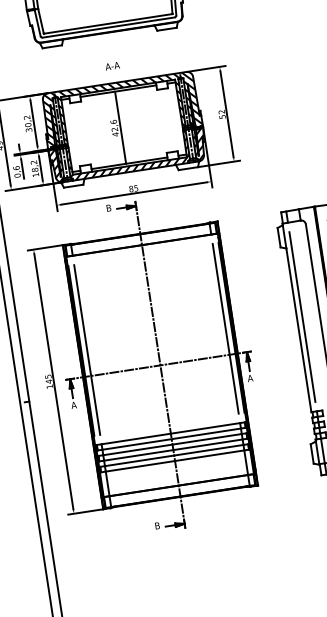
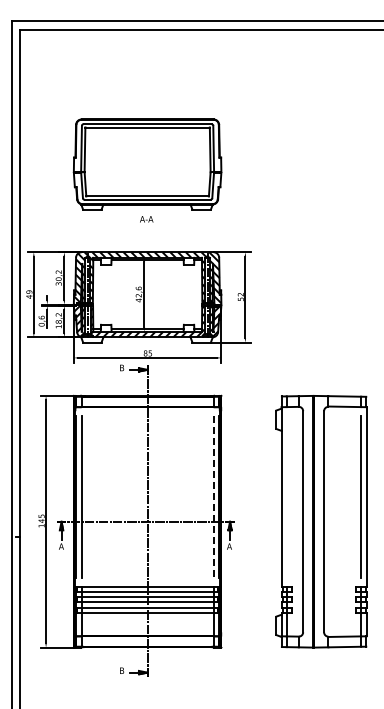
text: (112, 66) -> (146, 219), moved
line: (302, 316) -> (286, 496), removed
line: (225, 329) -> (213, 497), solid -> dashed

